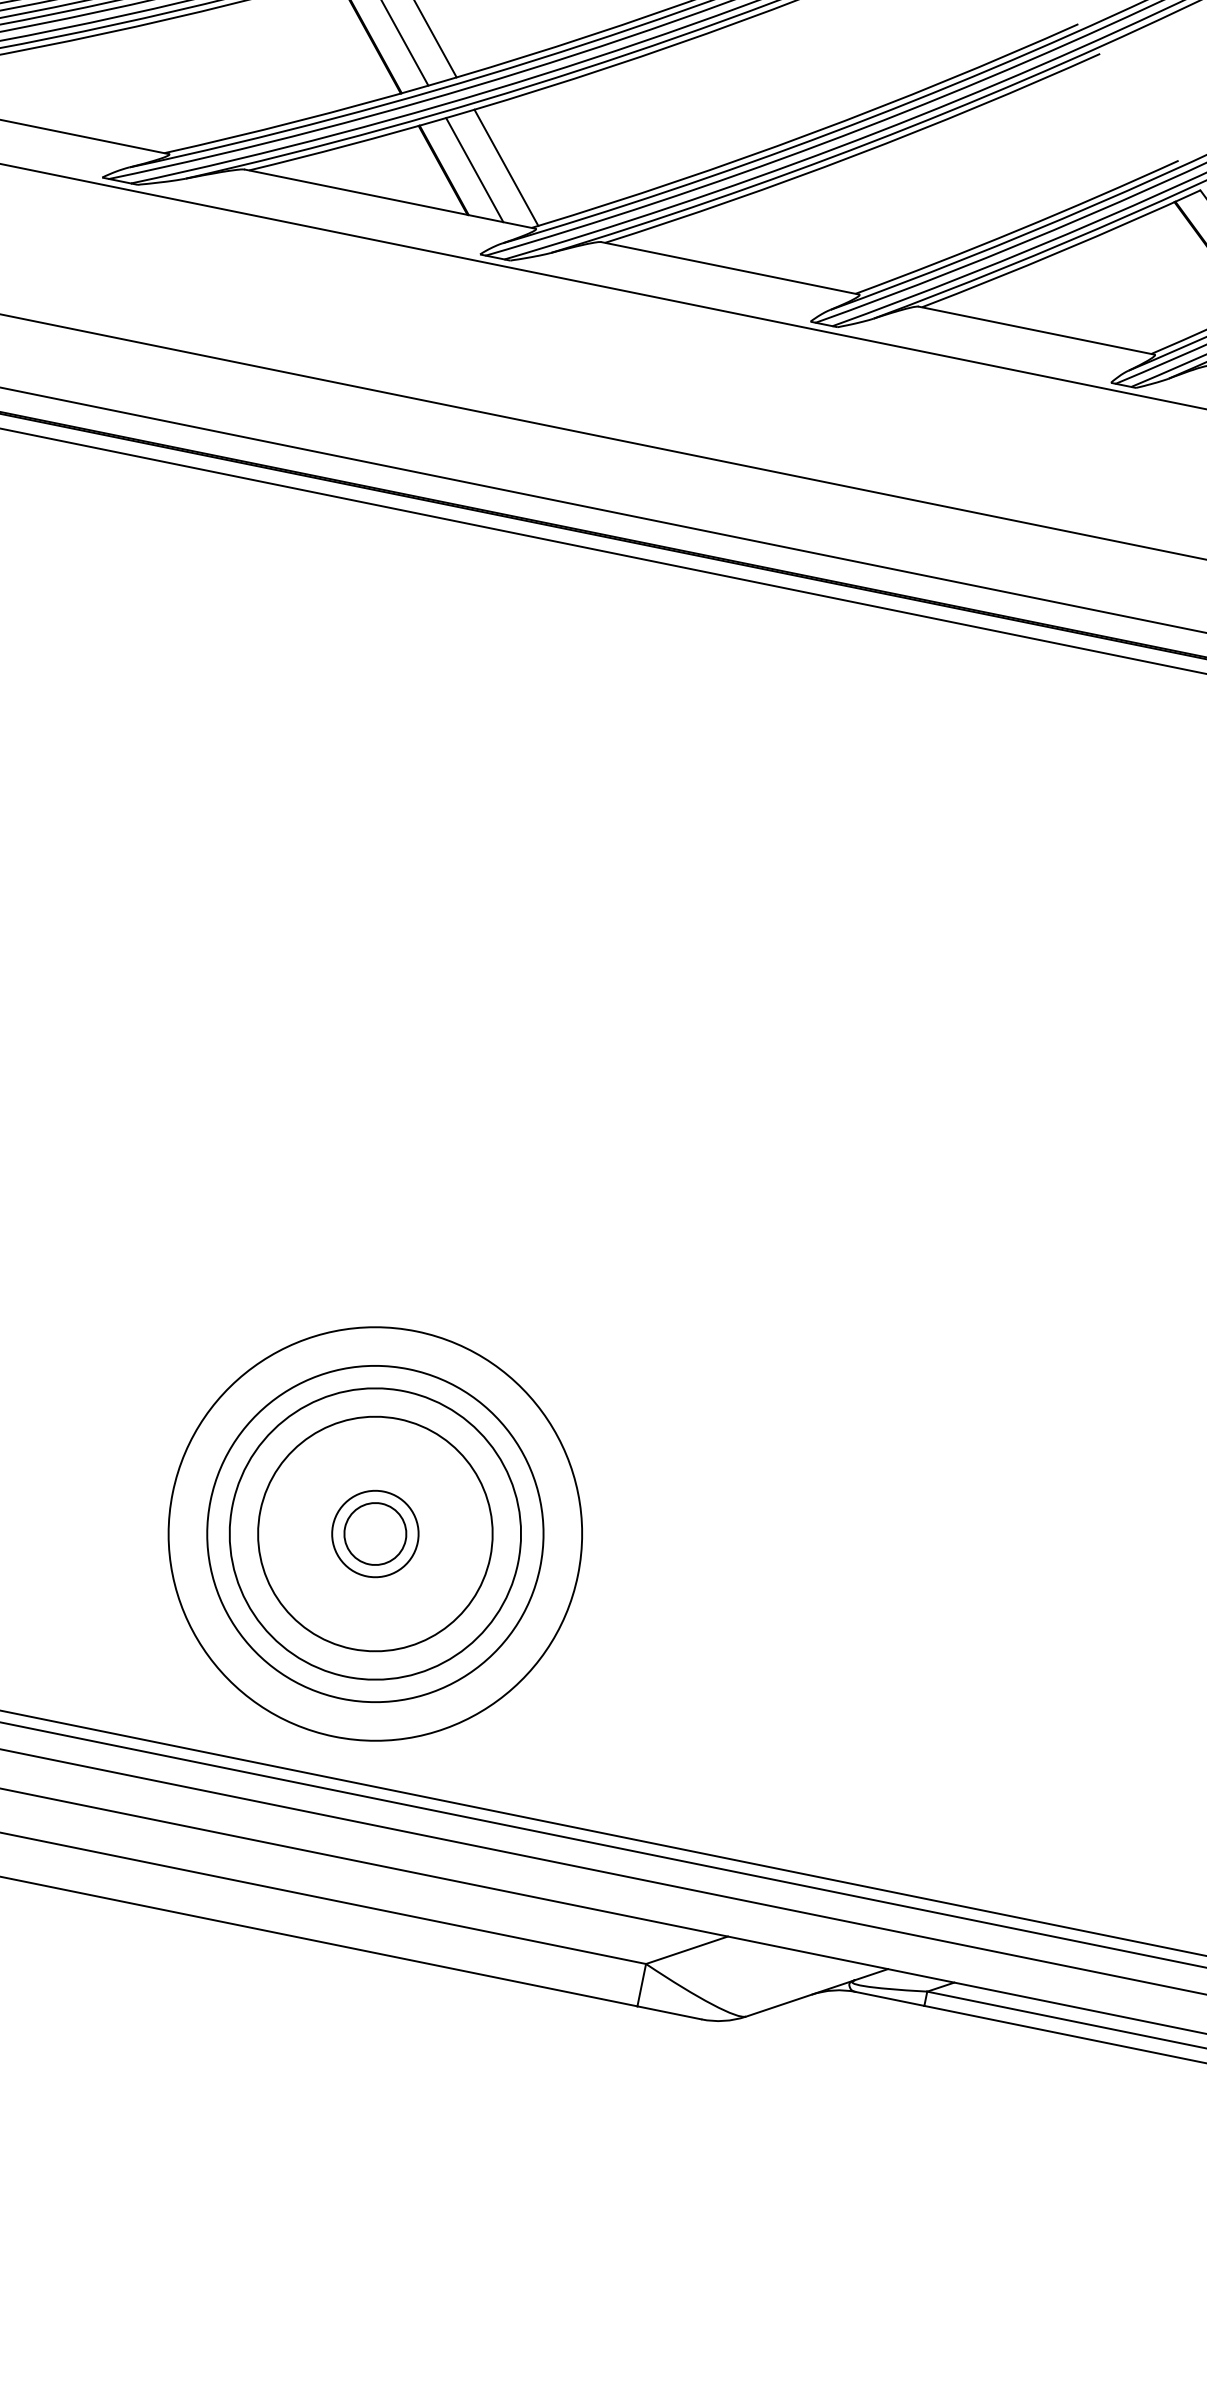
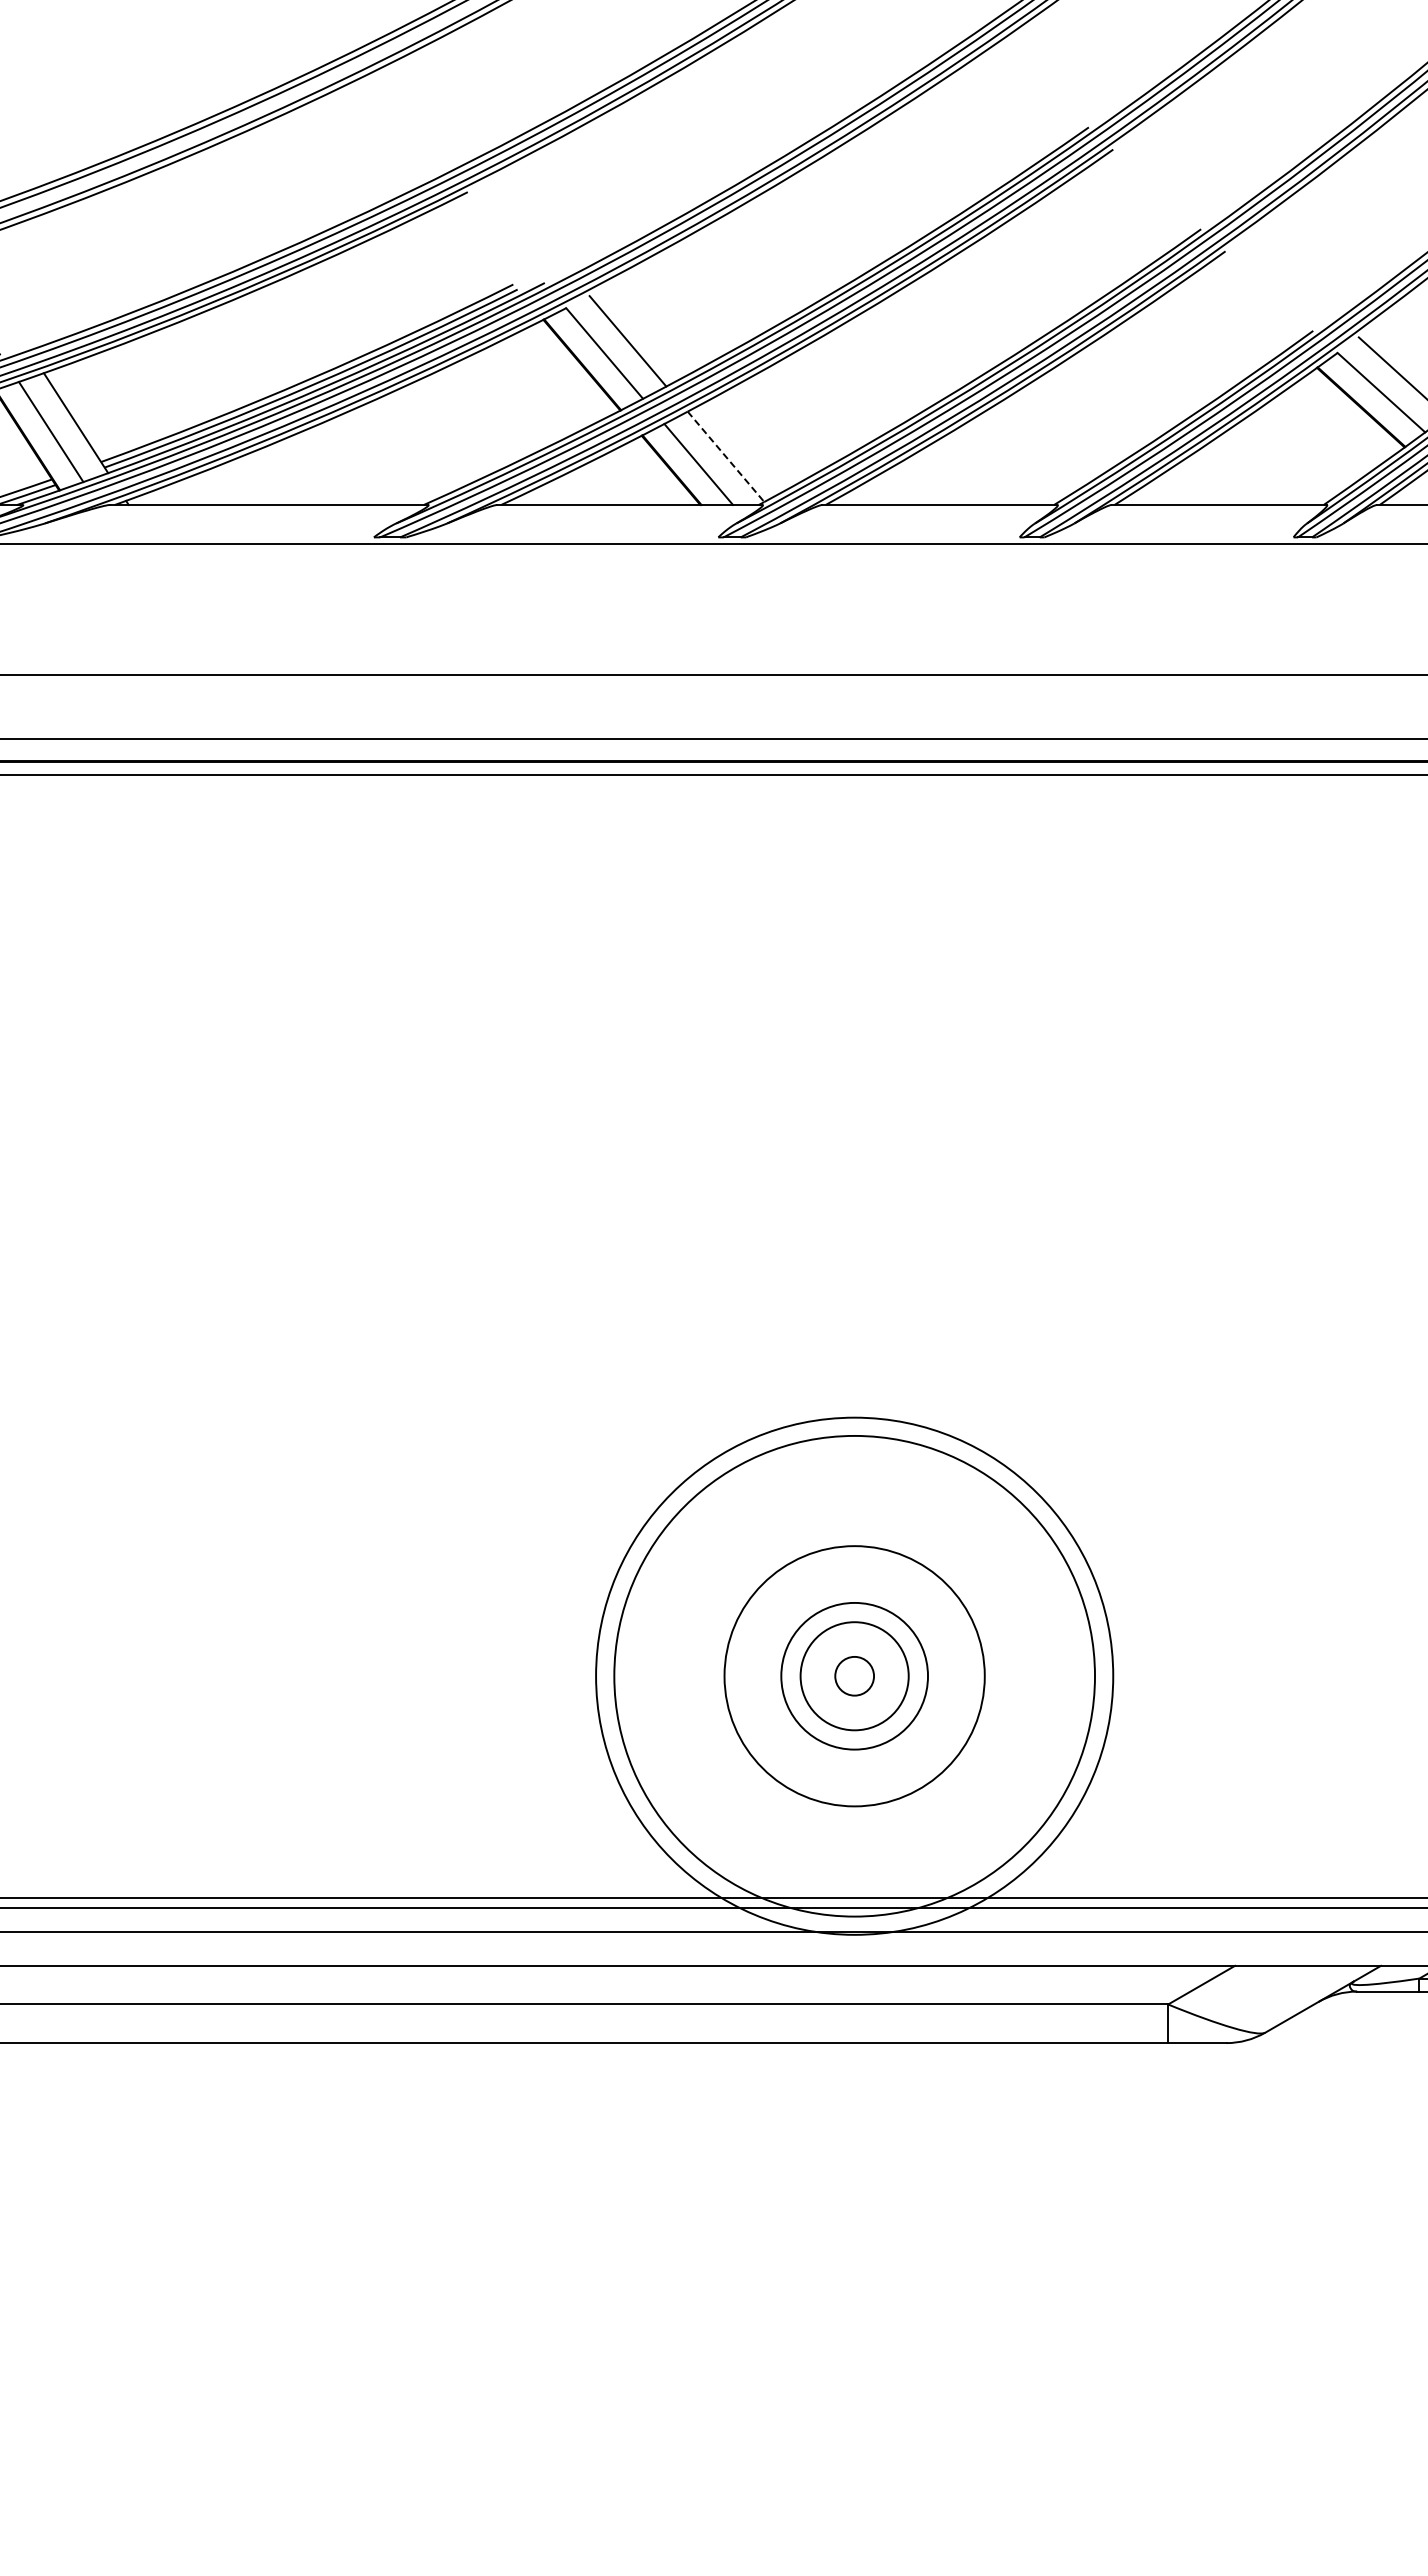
line: (506, 168) -> (726, 457), solid -> dashed
circle: (375, 1533) -> (854, 1675), size x0.7
circle: (375, 1533) -> (854, 1675), size x1.4
circle: (375, 1533) -> (854, 1675), size x1.4
circle: (375, 1534) -> (854, 1676), size x0.7
circle: (375, 1534) -> (854, 1676), size x1.6

